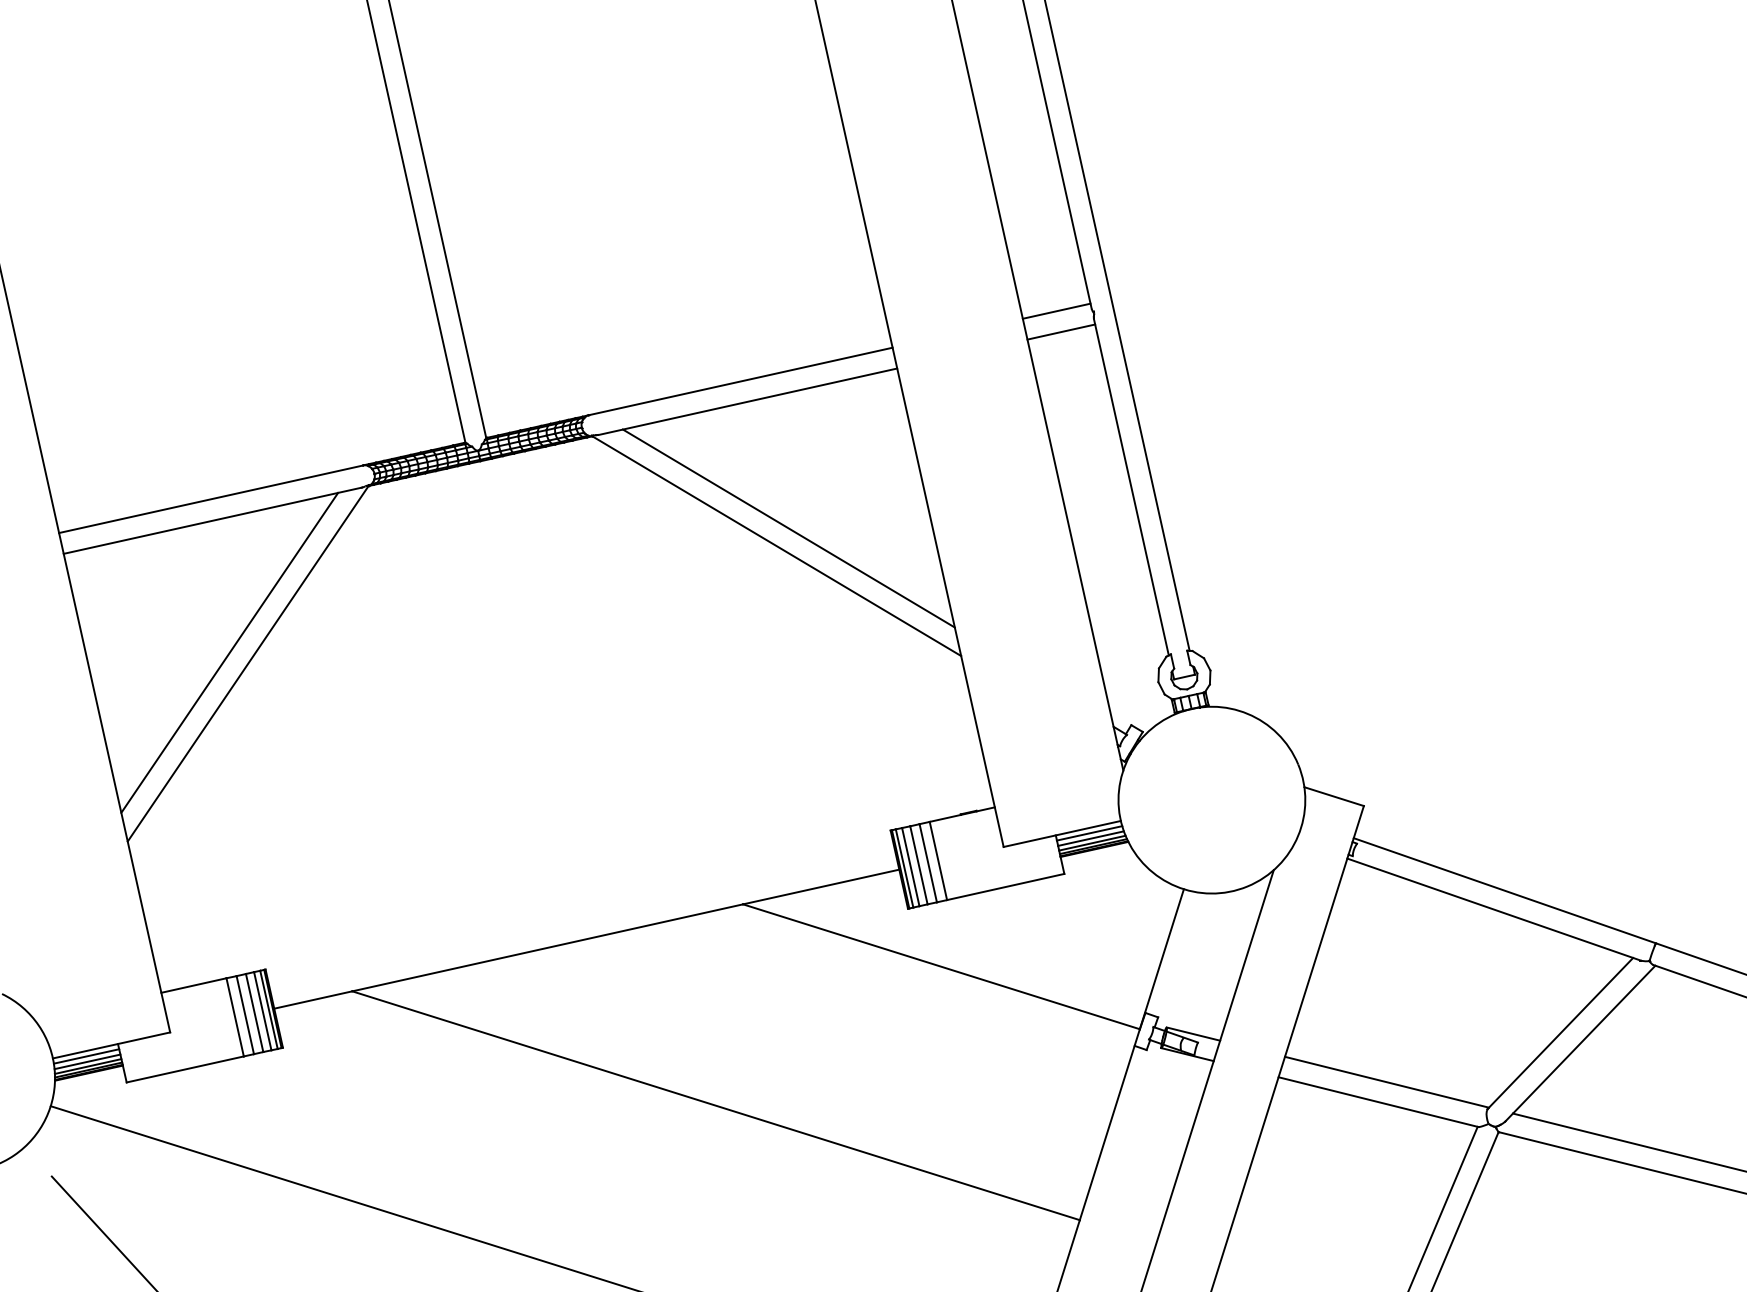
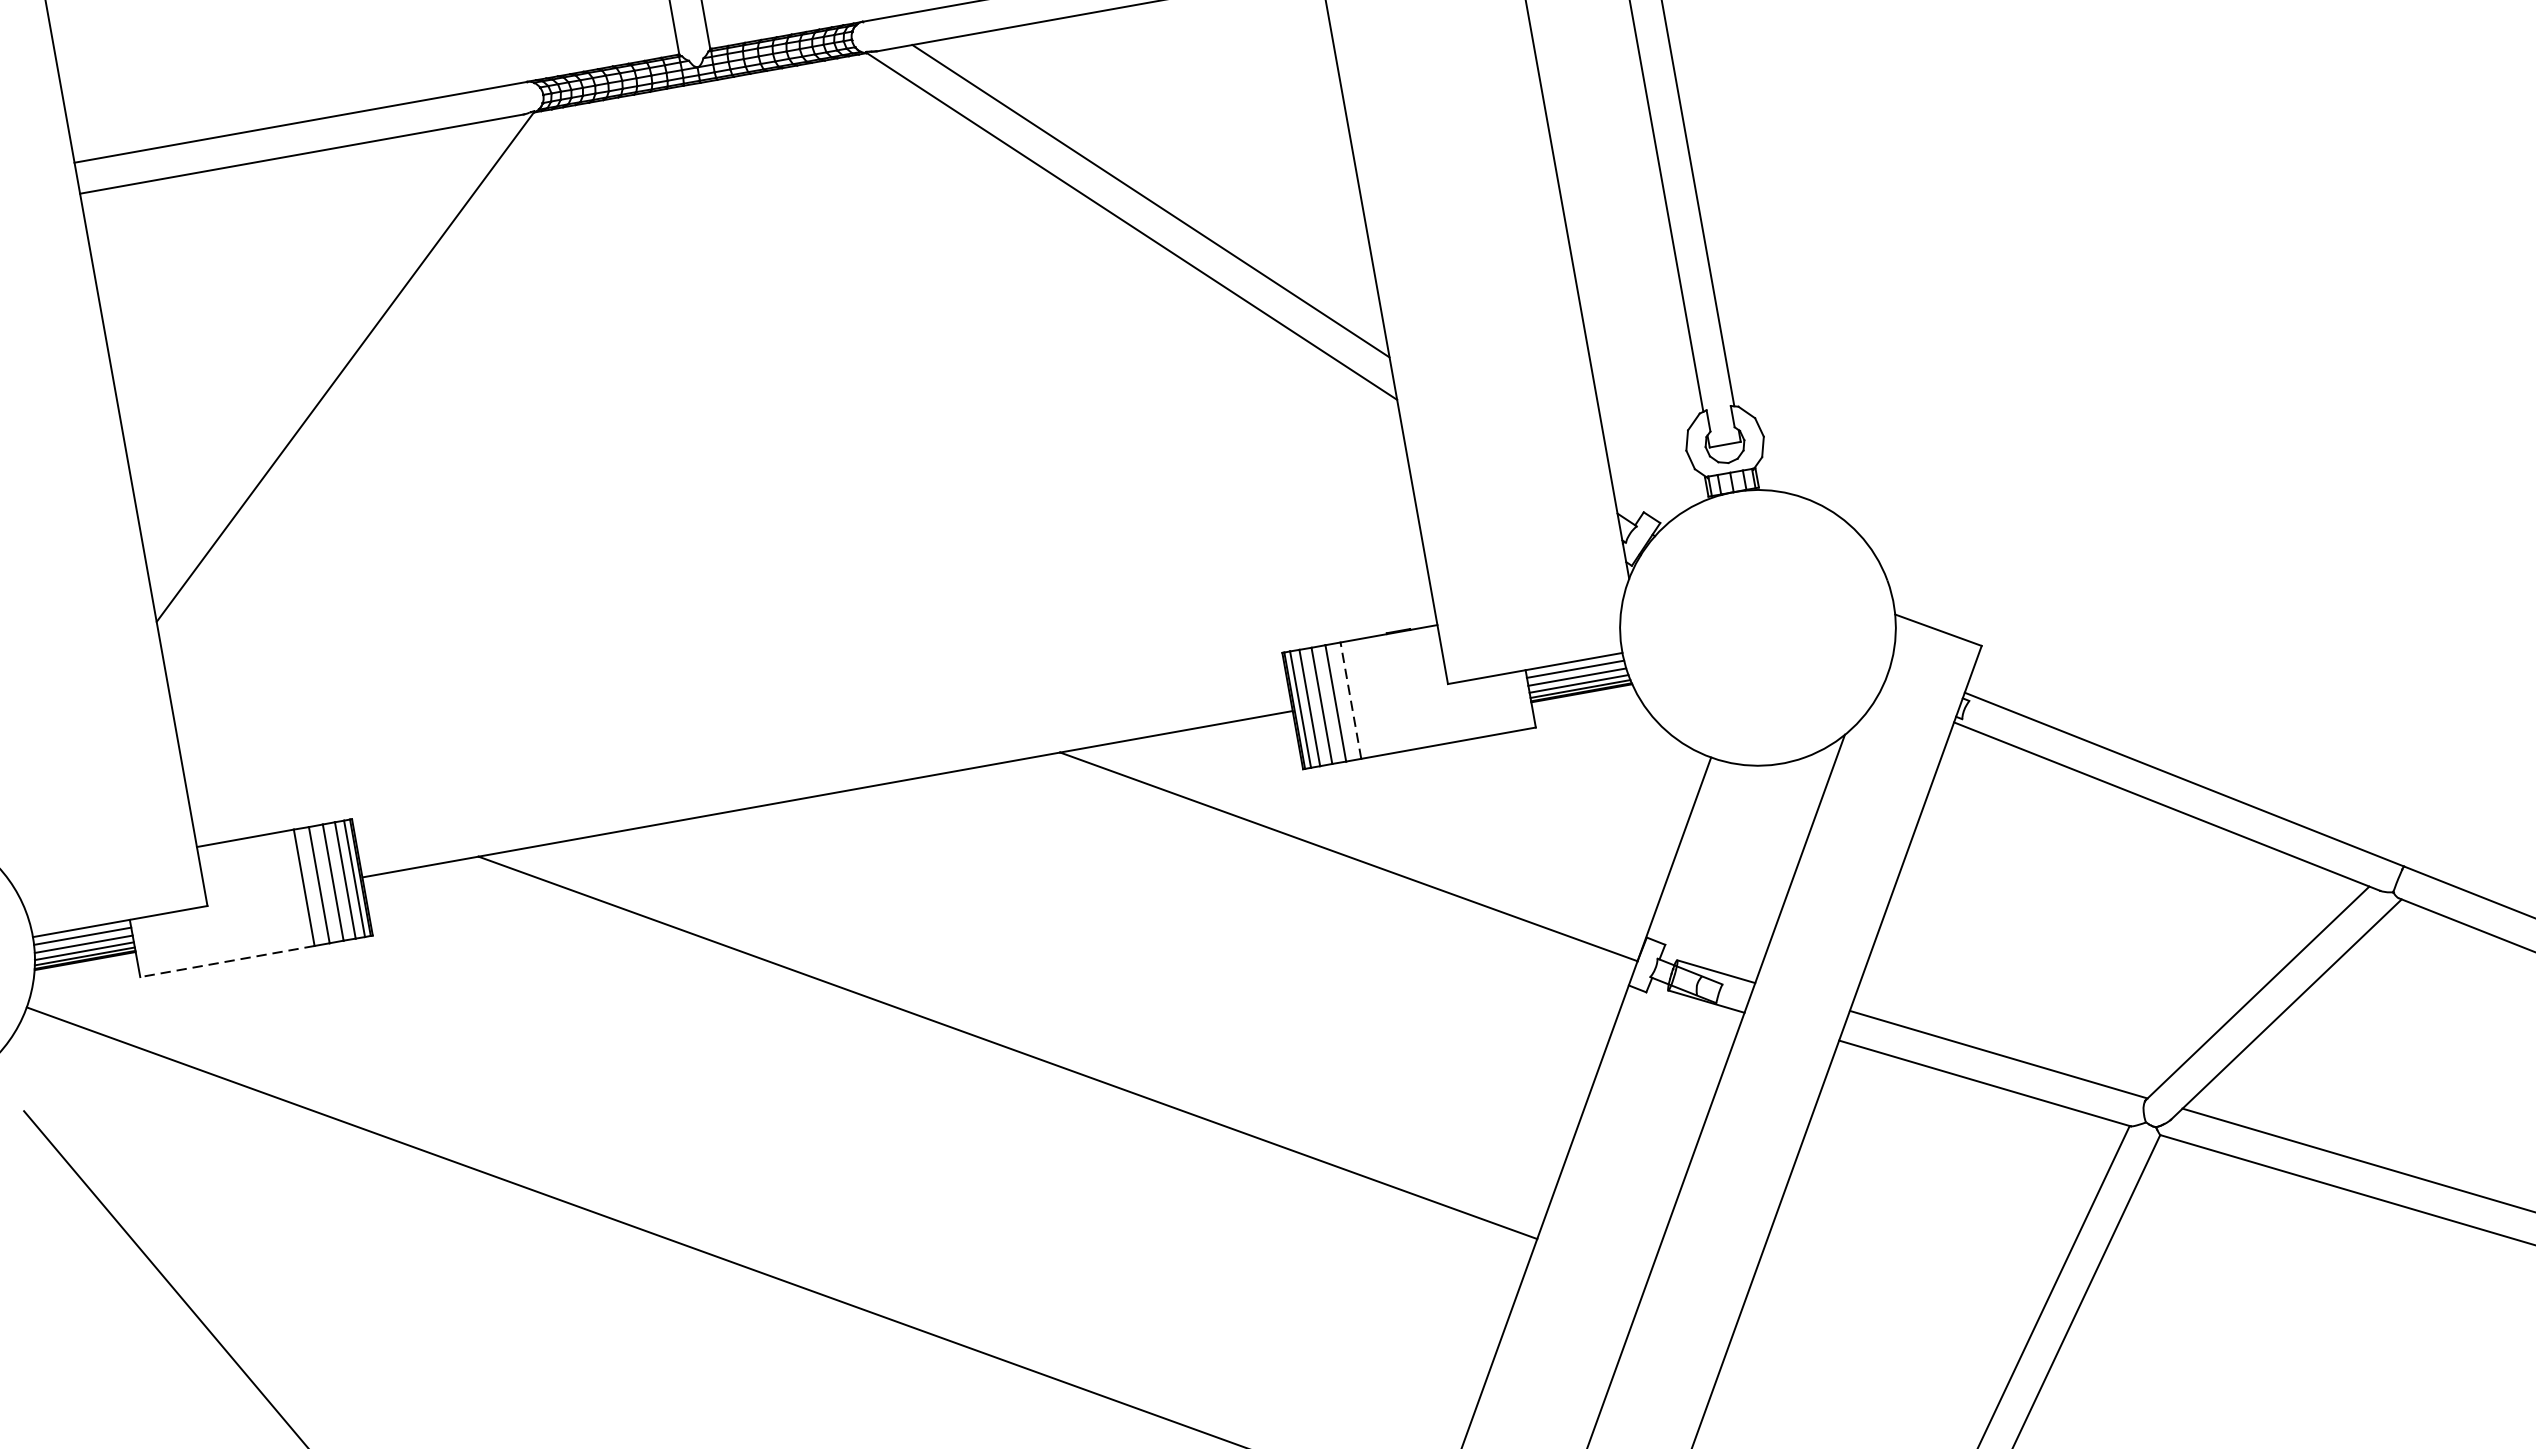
line: (229, 652) -> (318, 349), removed
line: (938, 860) -> (1351, 699), solid -> dashed
line: (185, 1069) -> (227, 961), solid -> dashed

